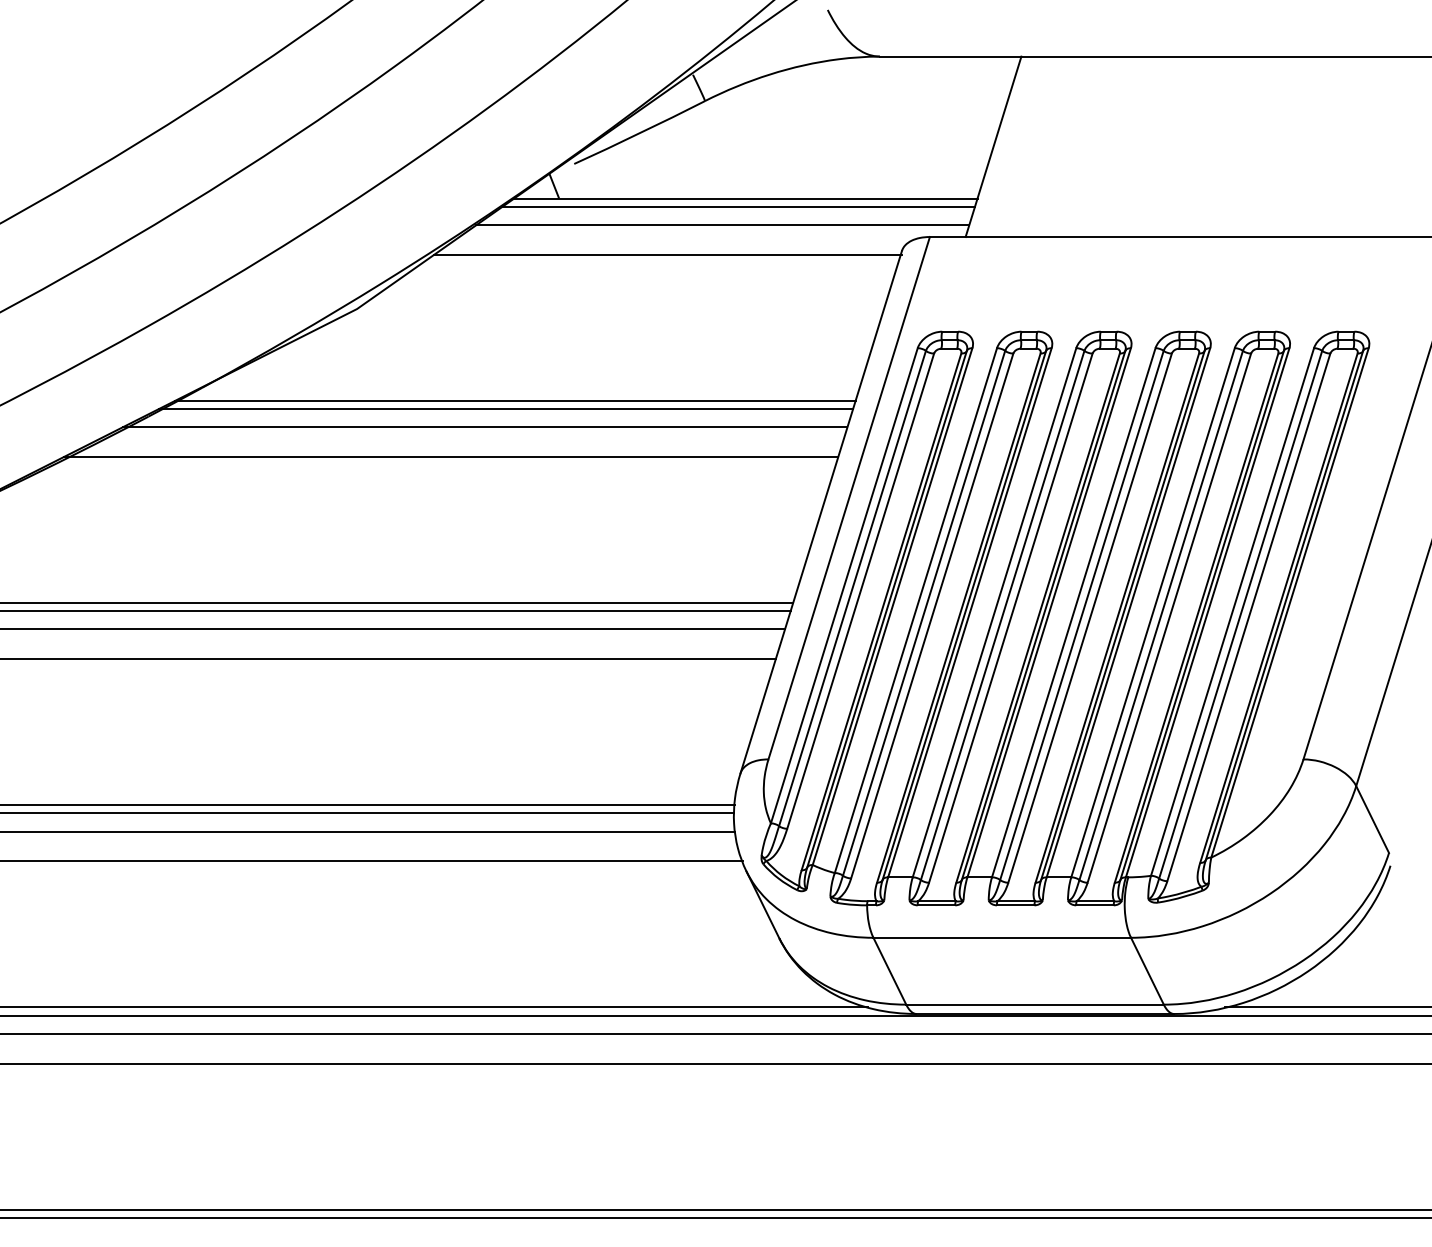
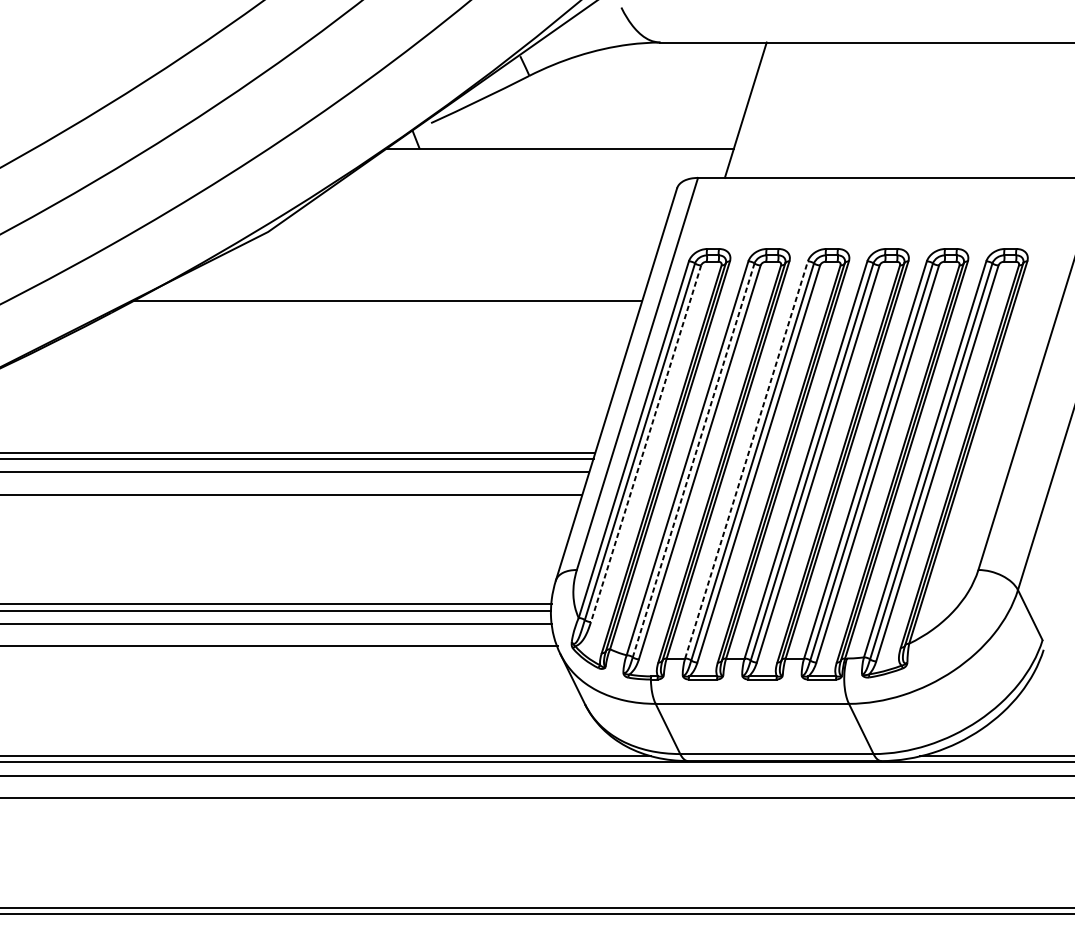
line: (738, 206) -> (554, 155), removed
line: (722, 225) -> (542, 169), removed
line: (667, 254) -> (501, 191), removed
line: (506, 408) -> (380, 306), removed
line: (484, 427) -> (363, 320), removed
line: (451, 456) -> (338, 342), removed
line: (860, 591) -> (645, 443), solid -> dashed
line: (994, 612) -> (746, 459), solid -> dashed
line: (924, 613) -> (693, 460), solid -> dashed

